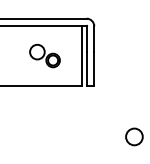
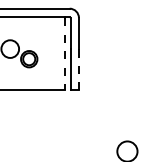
line: (82, 55) -> (64, 53), solid -> dashed
line: (94, 68) -> (79, 68), solid -> dashed

